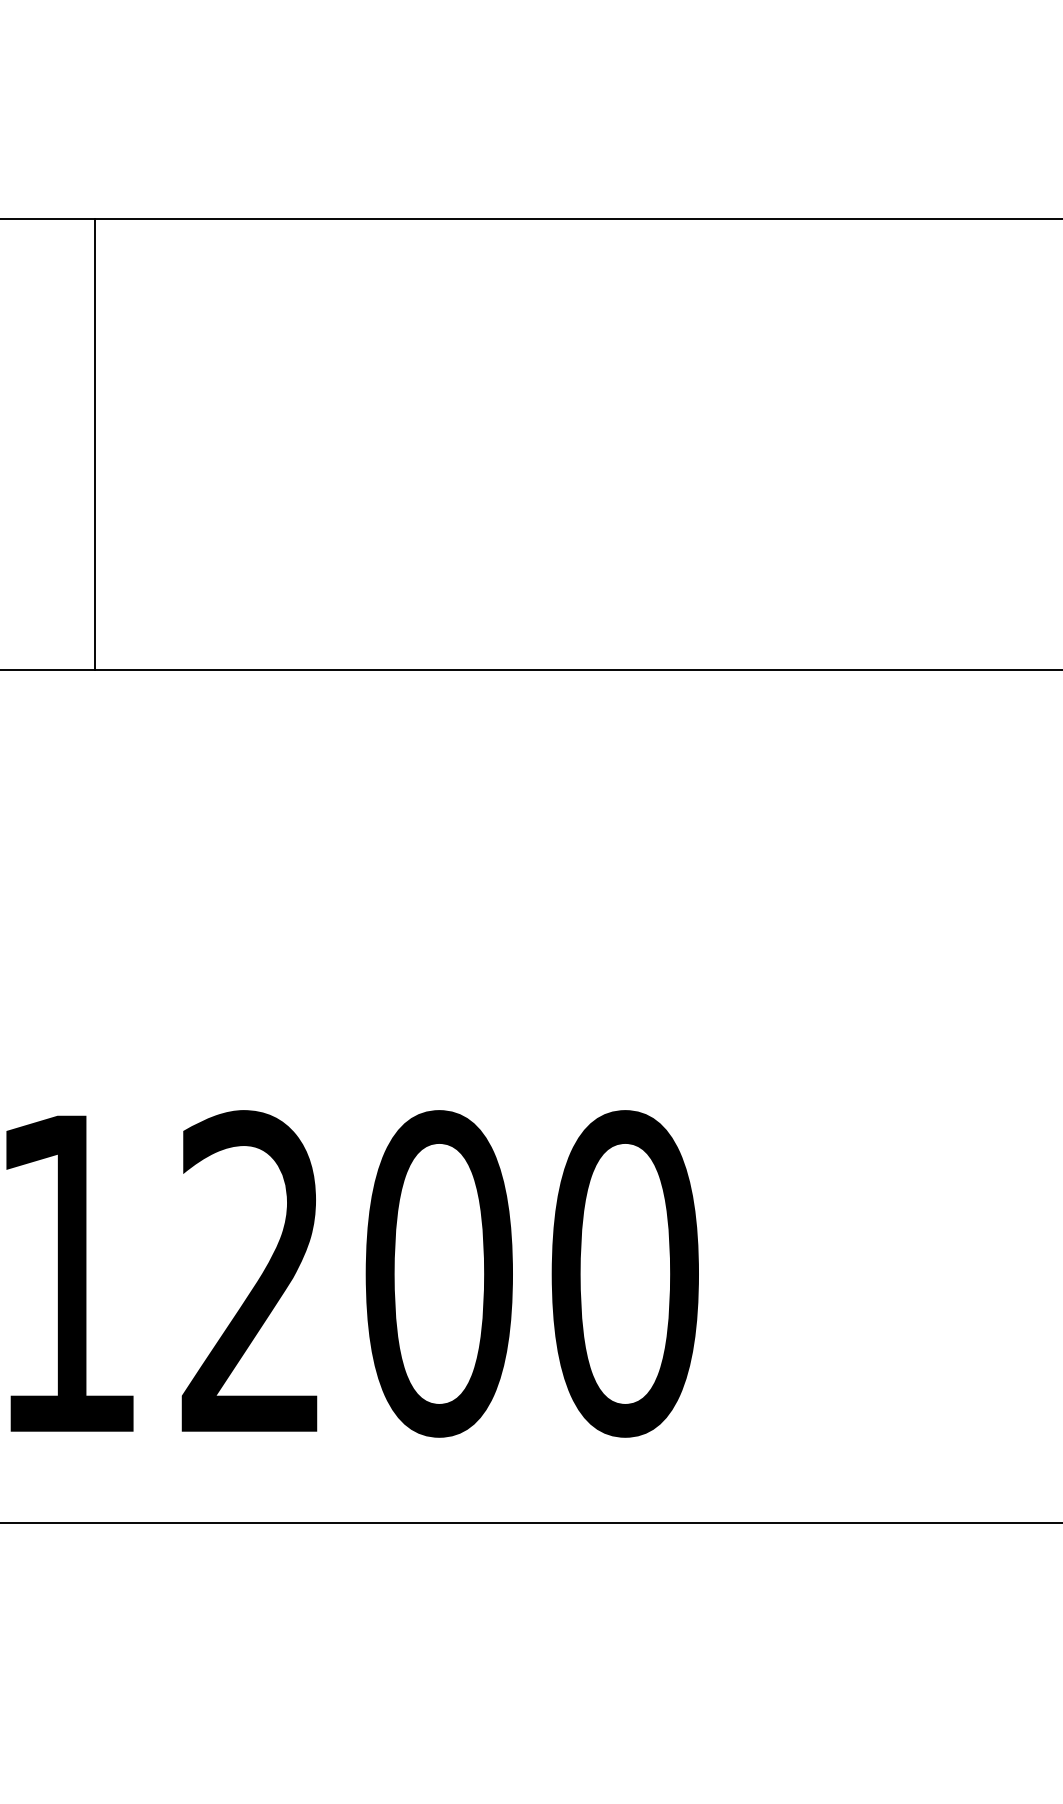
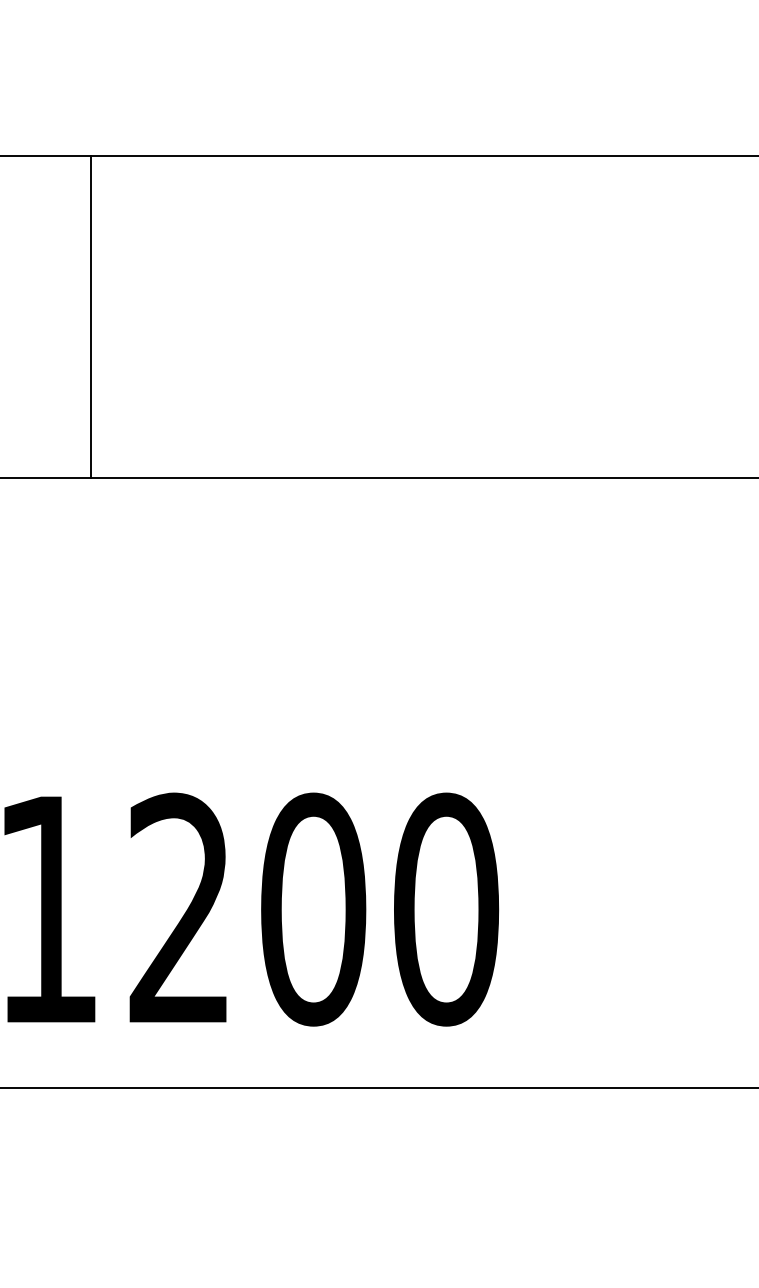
line: (94, 444) -> (90, 317), moved

